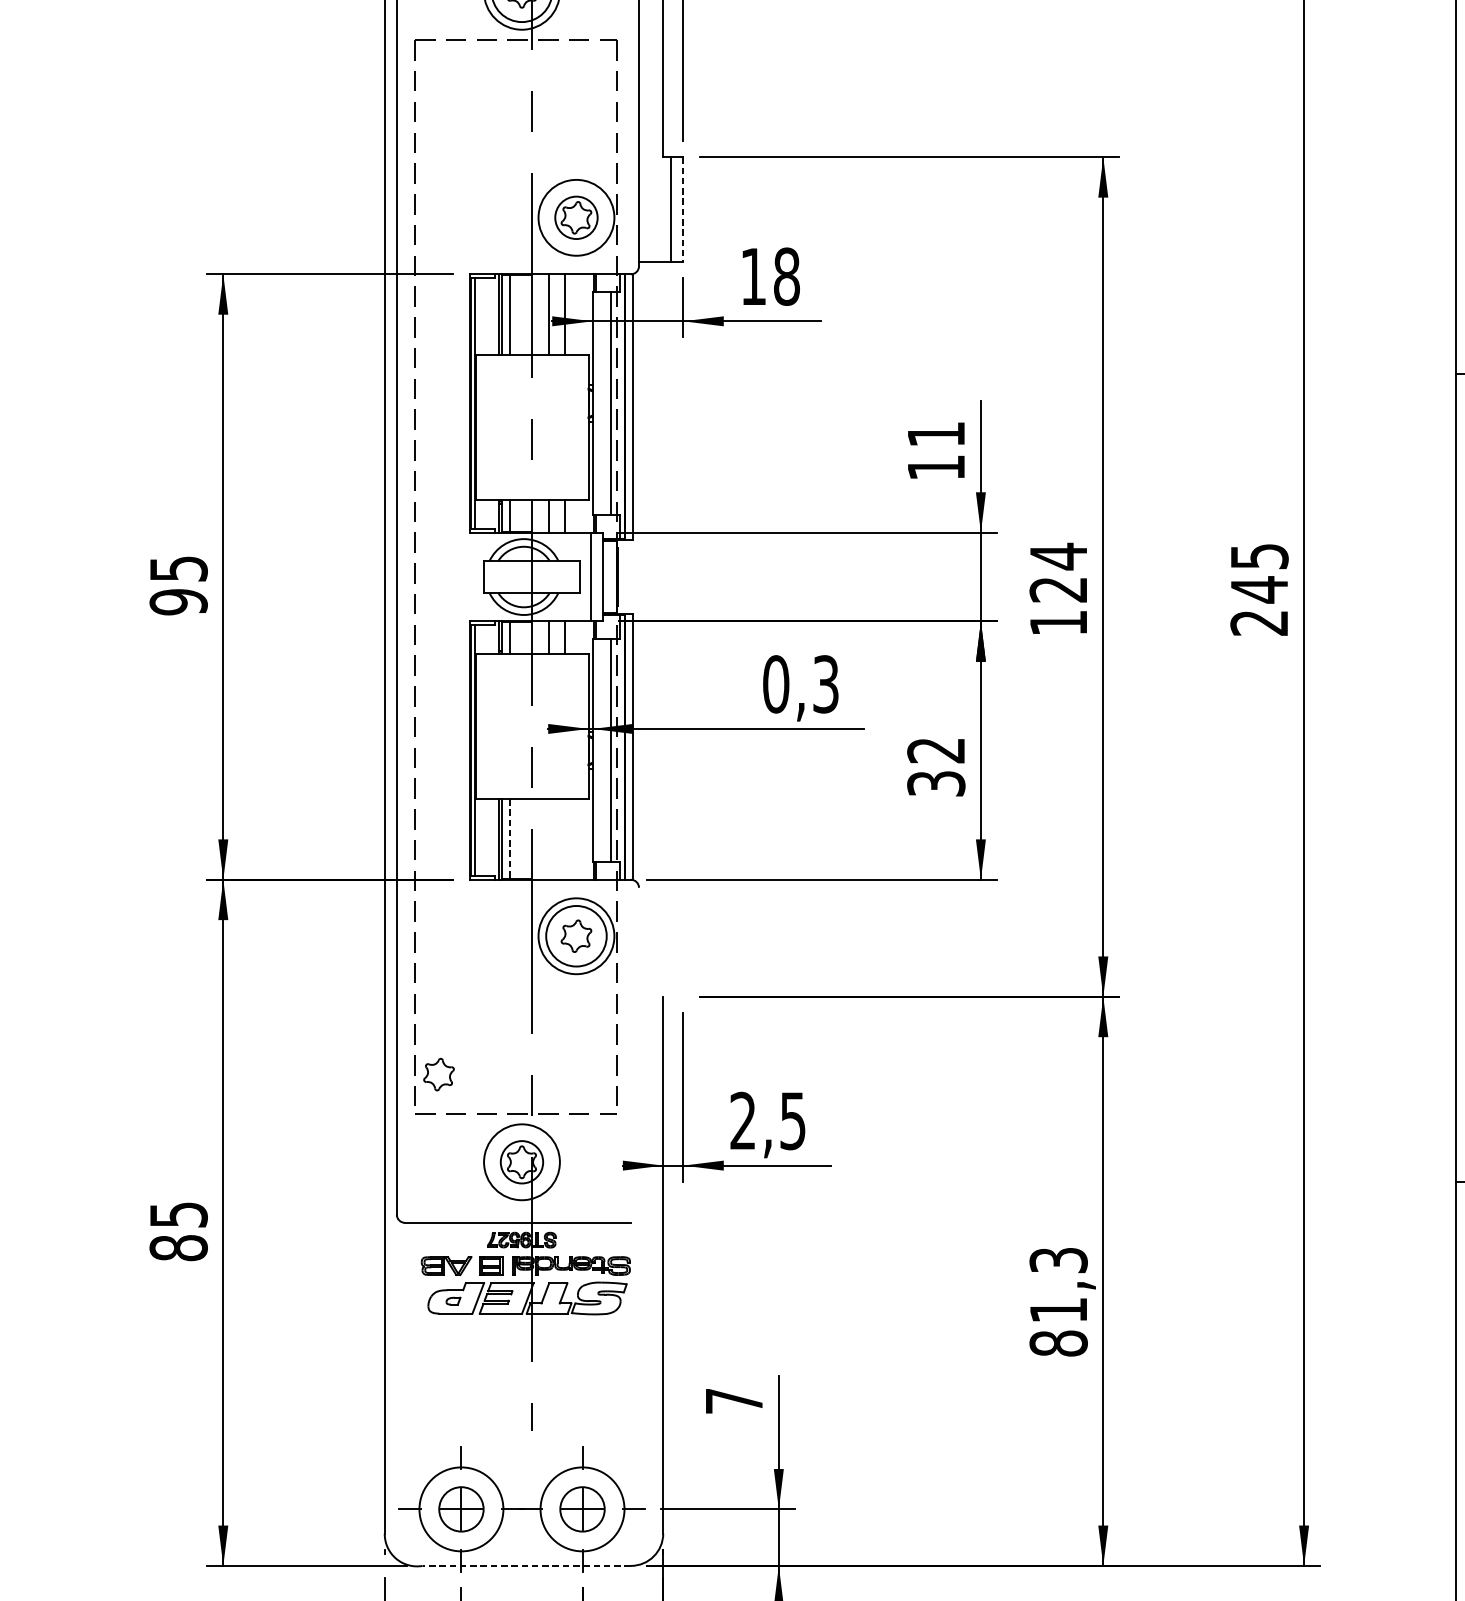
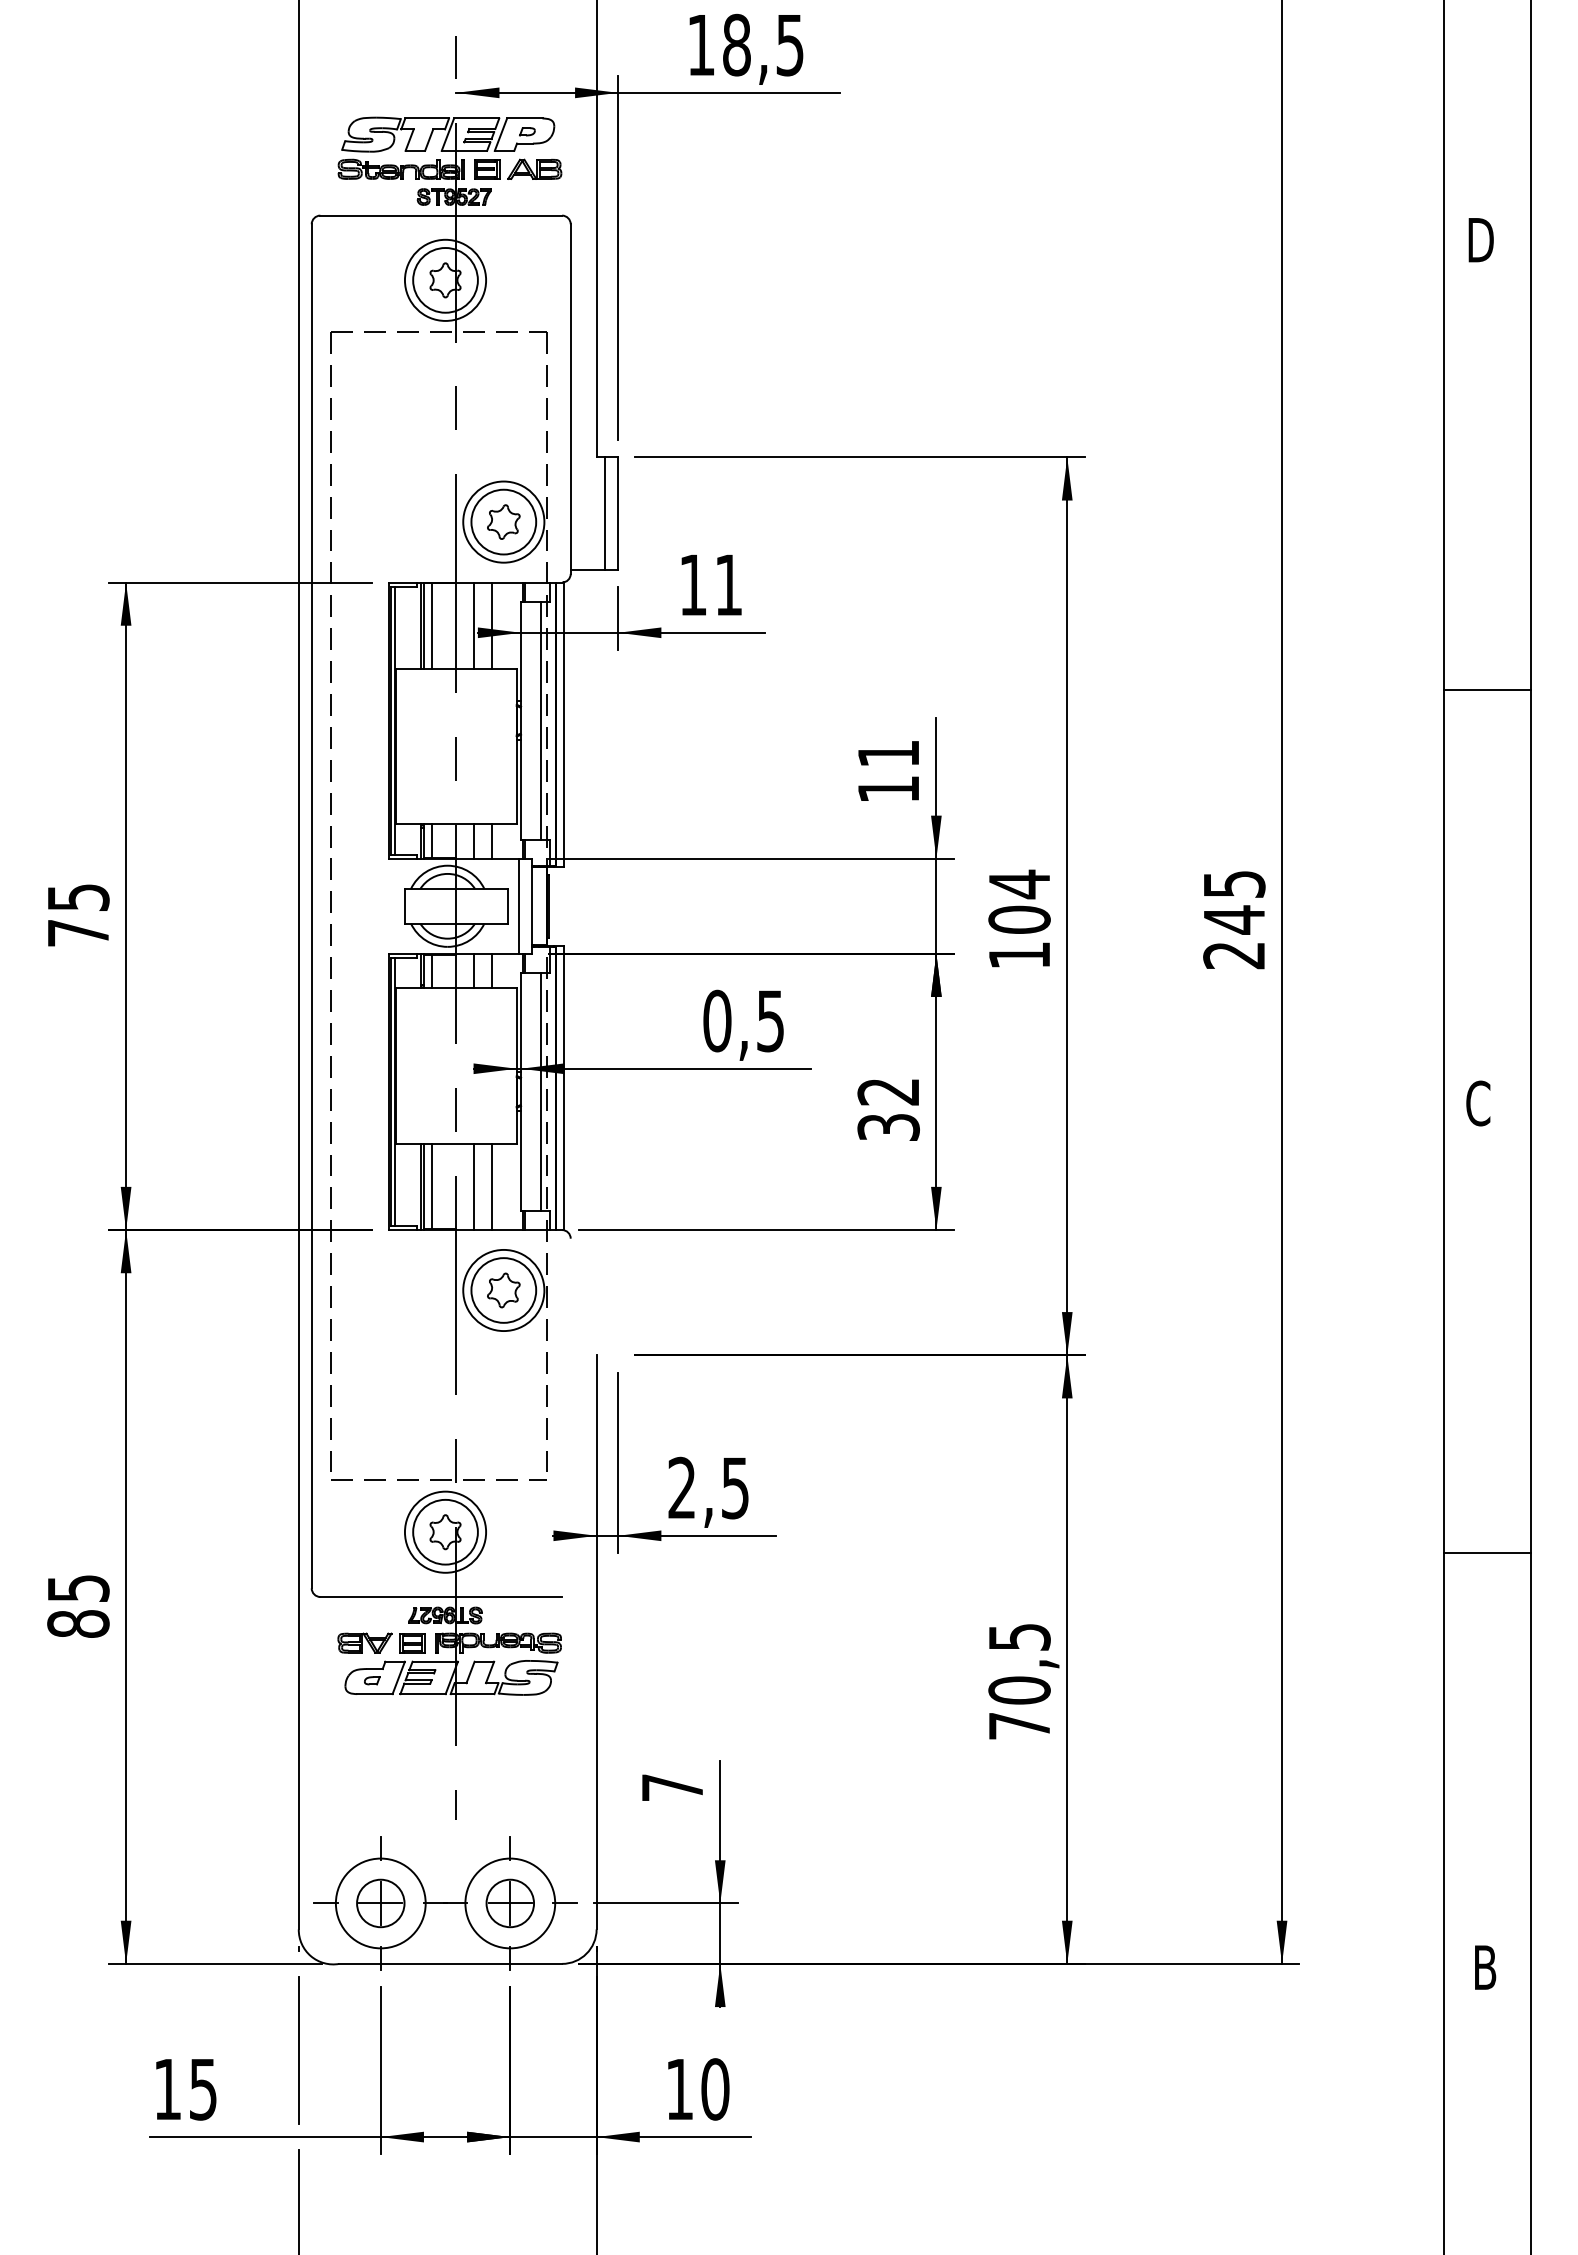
line: (683, 209) -> (618, 513), dashed -> solid
circle: (576, 217) -> (503, 521), size x1.43
text: (786, 276) -> (728, 584), 18 -> 11
text: (1058, 589) -> (1019, 919), 124 -> 104
text: (178, 602) -> (78, 933), 95 -> 75
text: (825, 683) -> (770, 1020), 0,3 -> 0,5
line: (509, 839) -> (432, 1186), dashed -> solid
line: (549, 839) -> (474, 1186), added
line: (564, 839) -> (491, 1186), added
part: (438, 1074) -> (356, 1438), removed
circle: (521, 1161) -> (445, 1531), size x1.43
text: (1058, 1301) -> (1019, 1681), 81,3 -> 70,5
line: (526, 1565) -> (450, 1963), dashed -> solid

